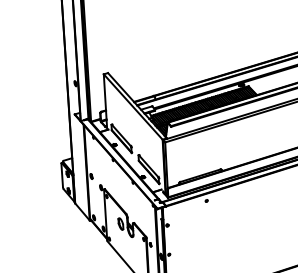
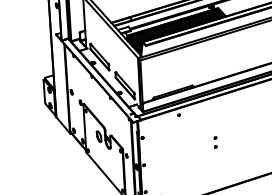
part: (245, 229) -> (215, 141), added

